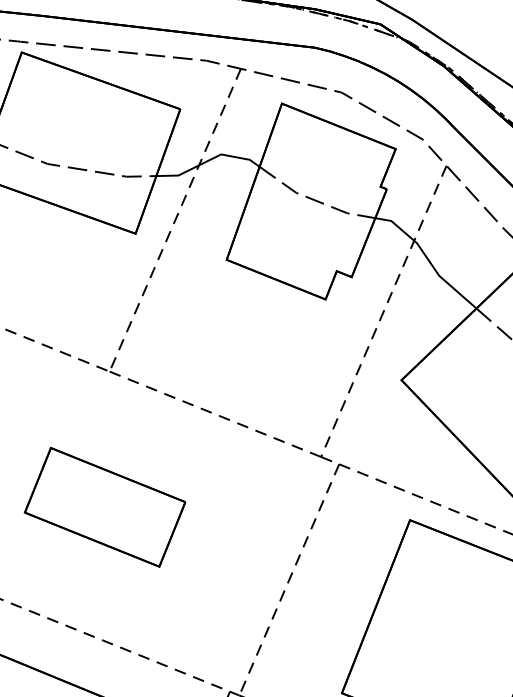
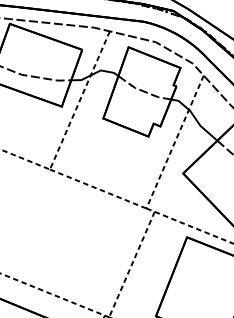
part: (104, 507) -> (47, 231), removed

